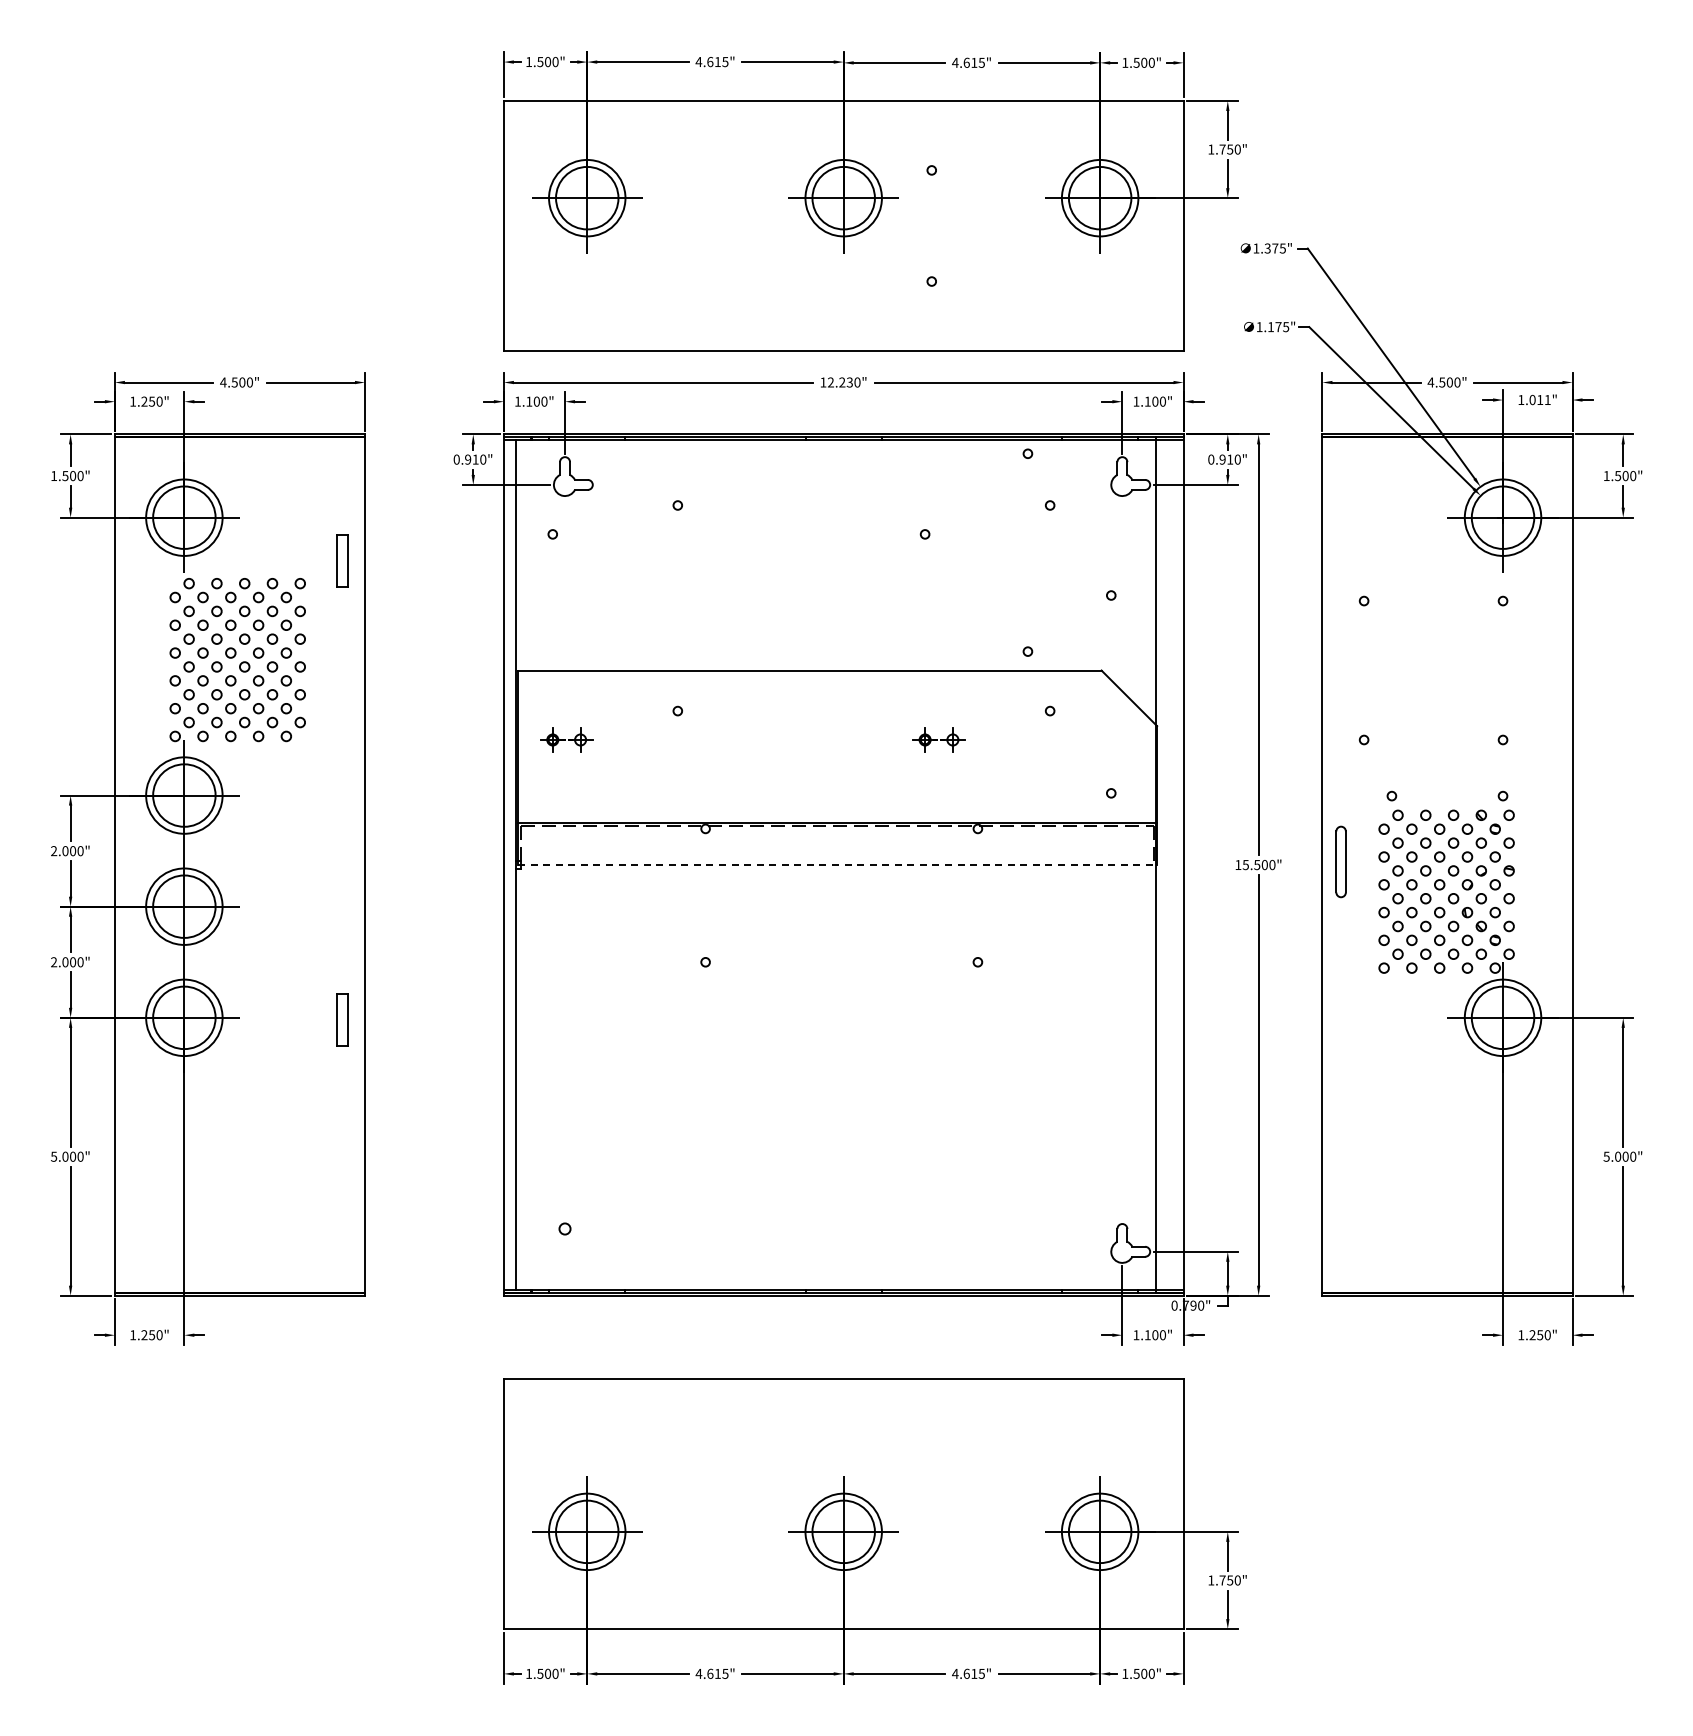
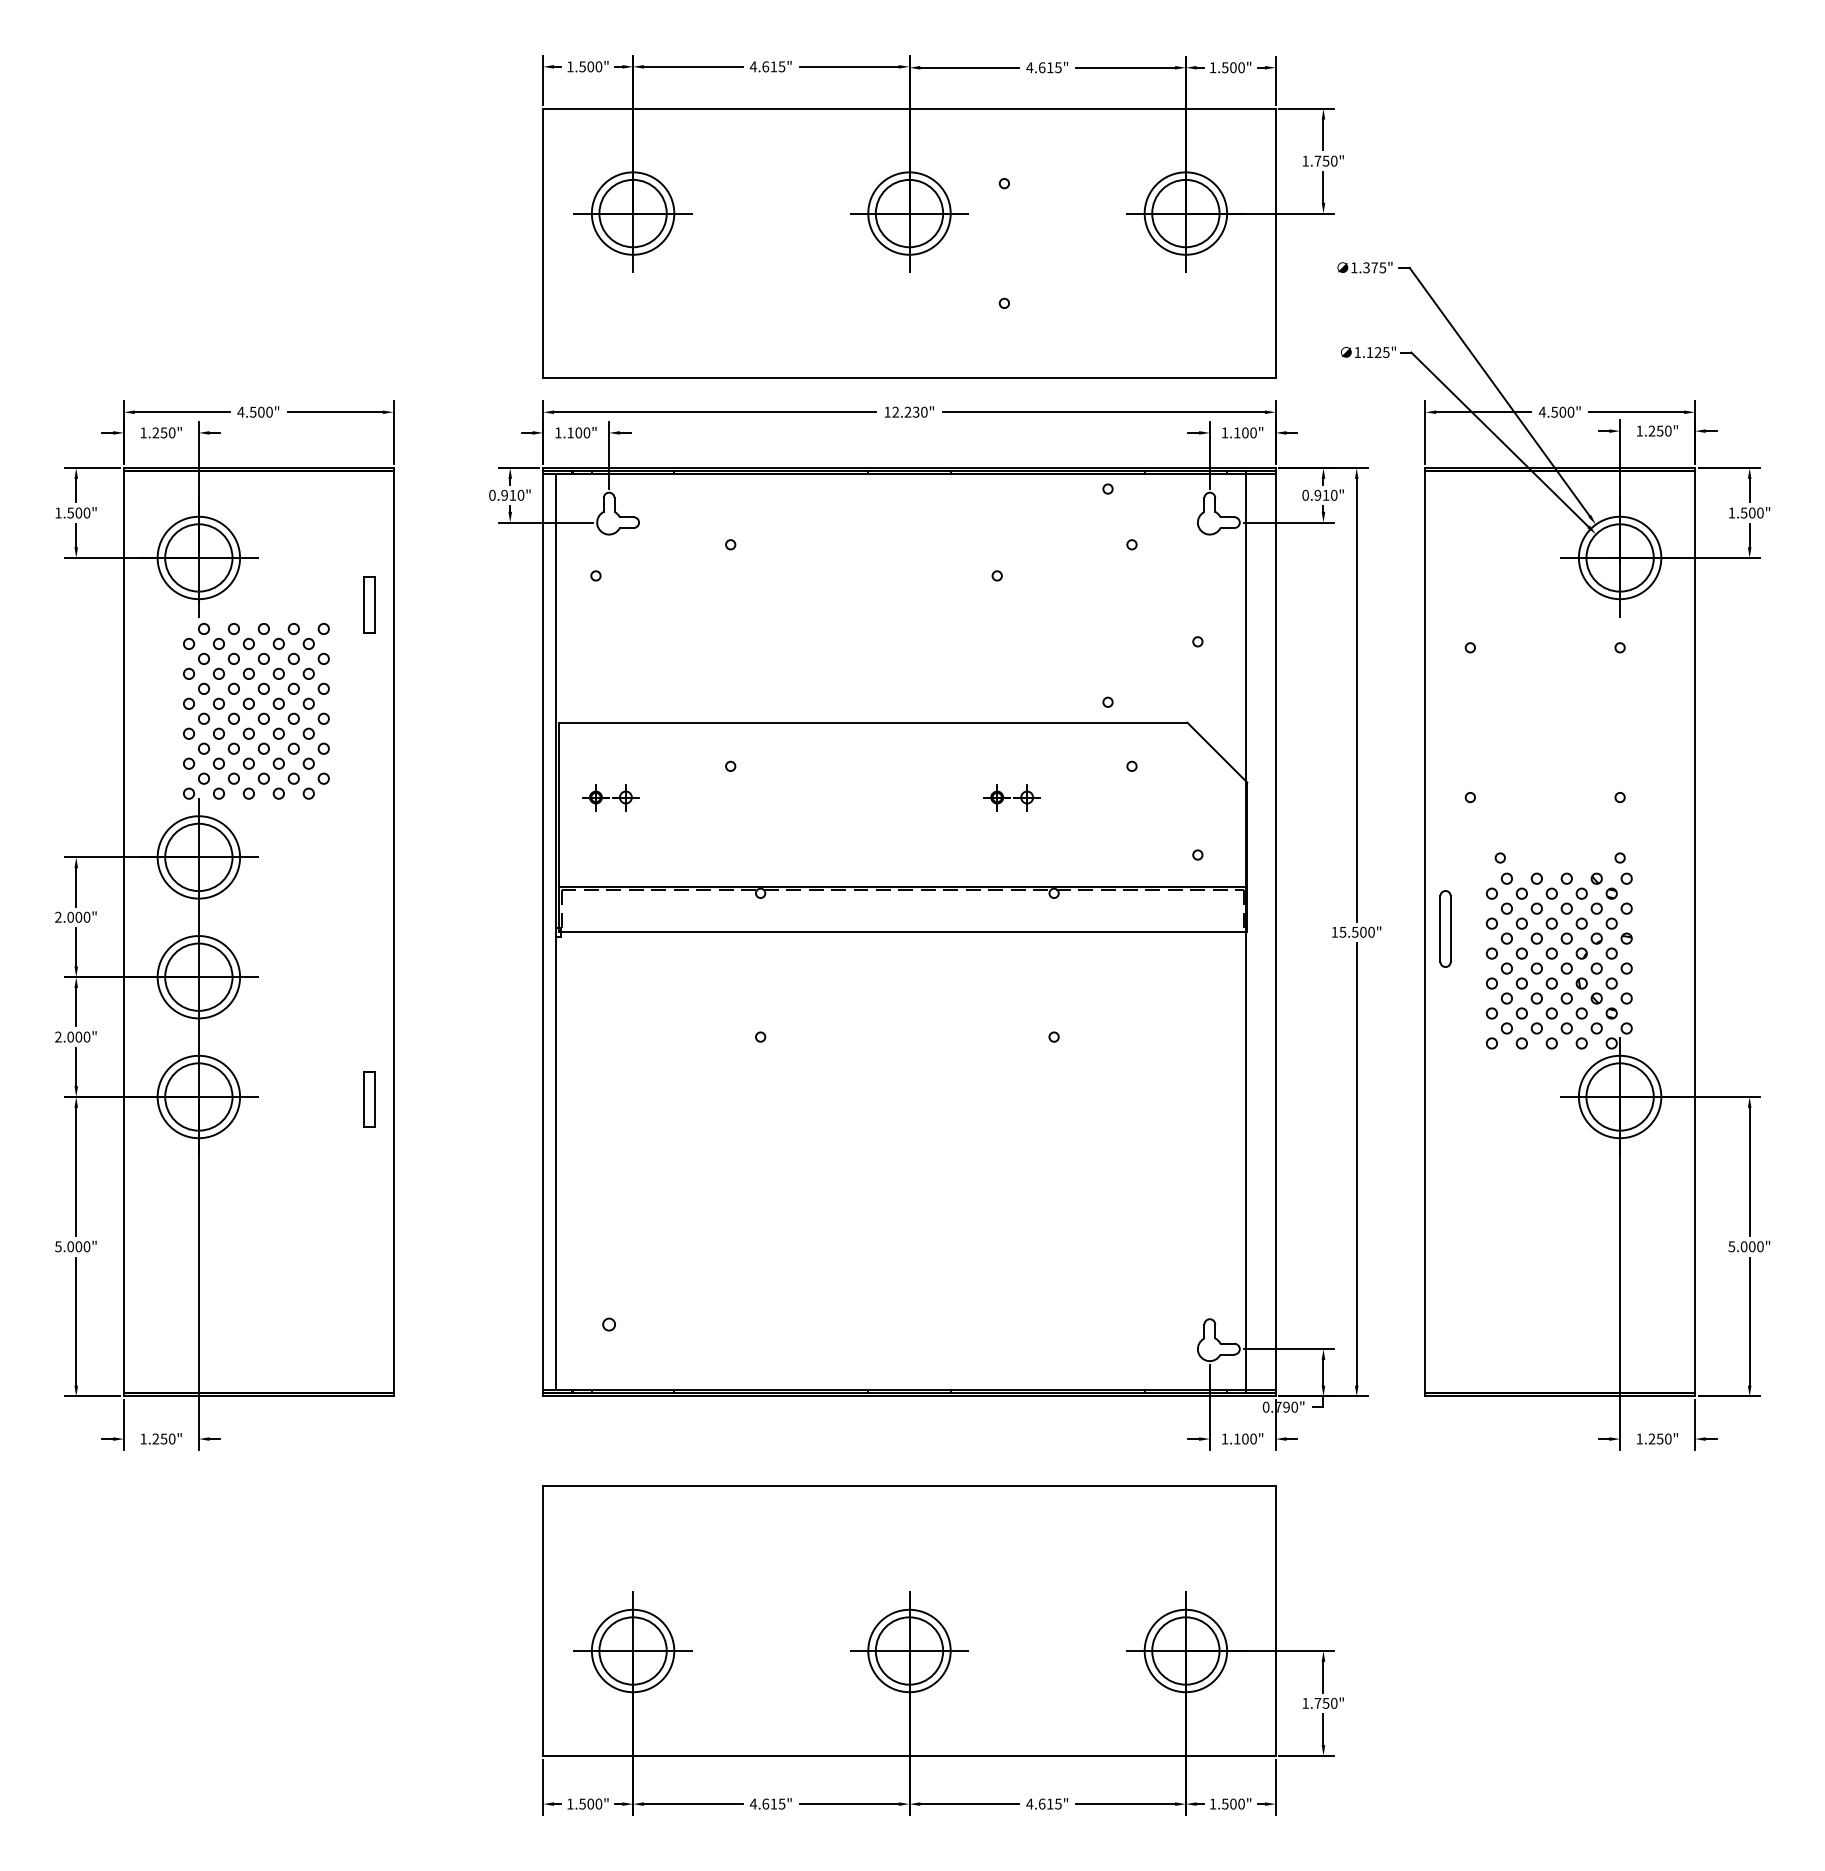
text: (1278, 327) -> (1378, 352), 1.175" -> 1.125"
text: (1539, 399) -> (1659, 430), 1.011" -> 1.250"
line: (837, 865) -> (902, 932), dashed -> solid

